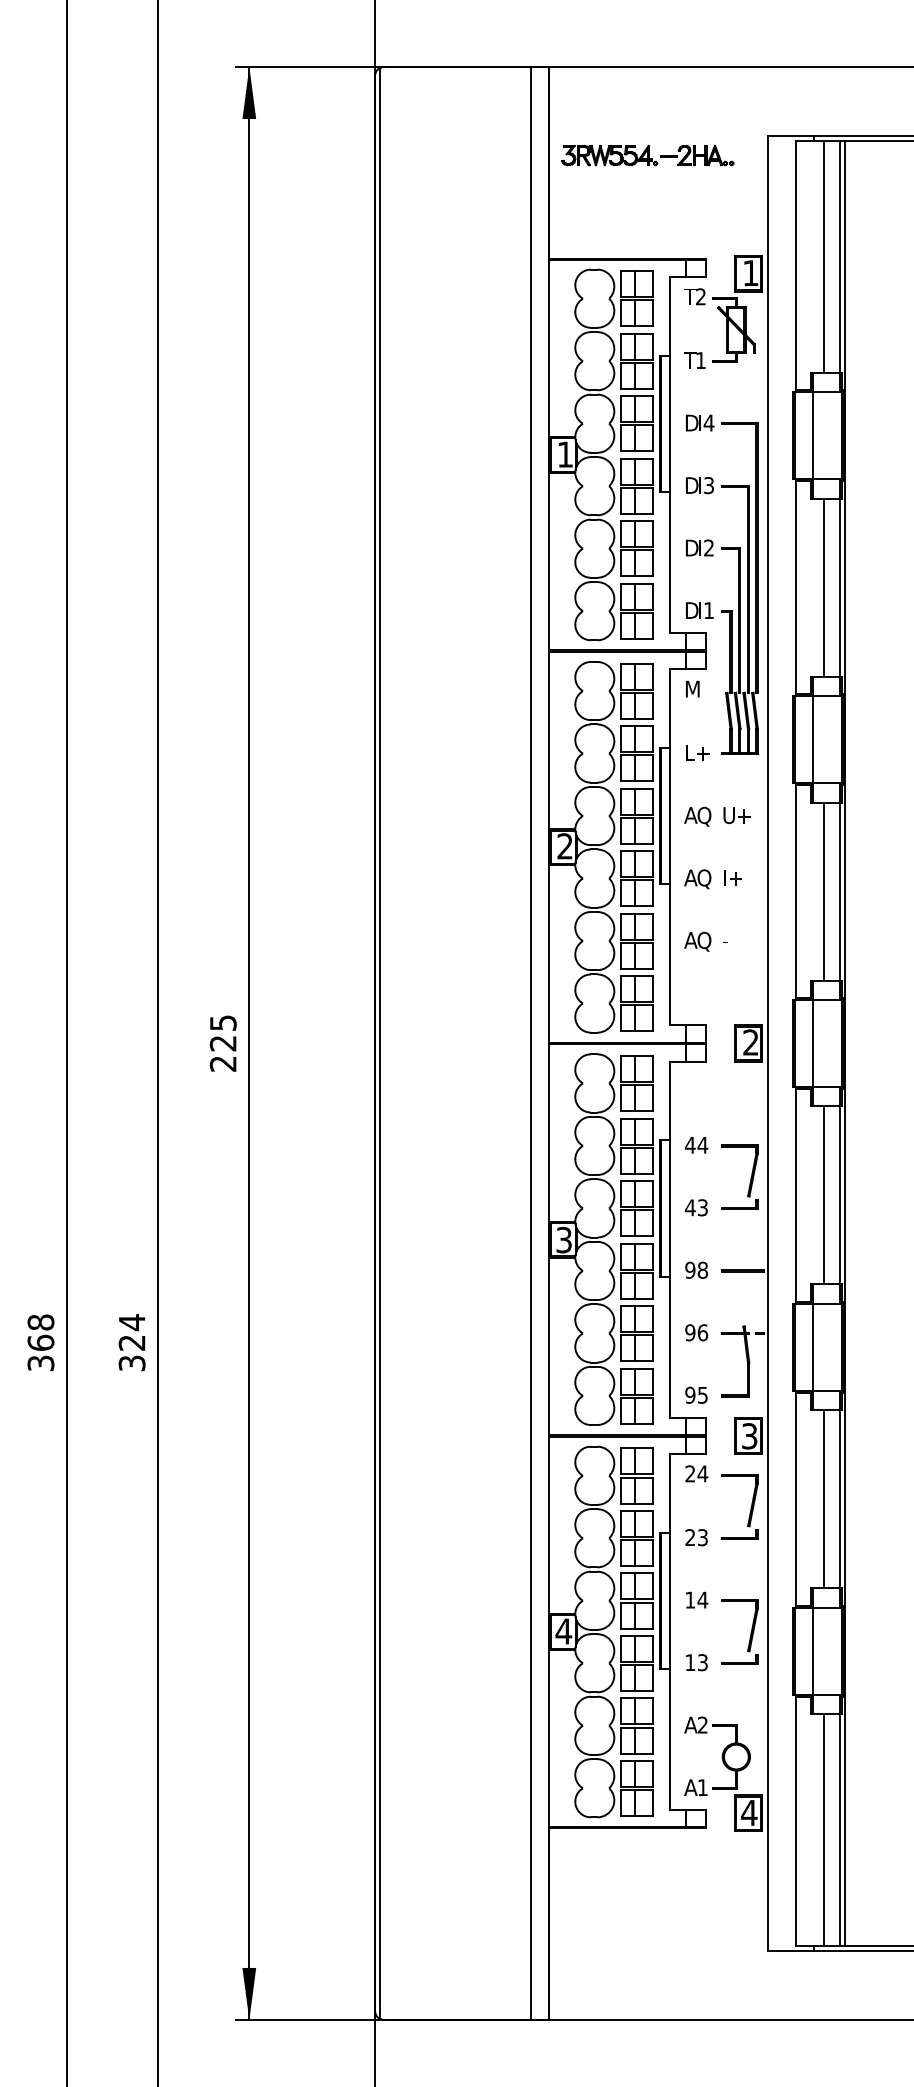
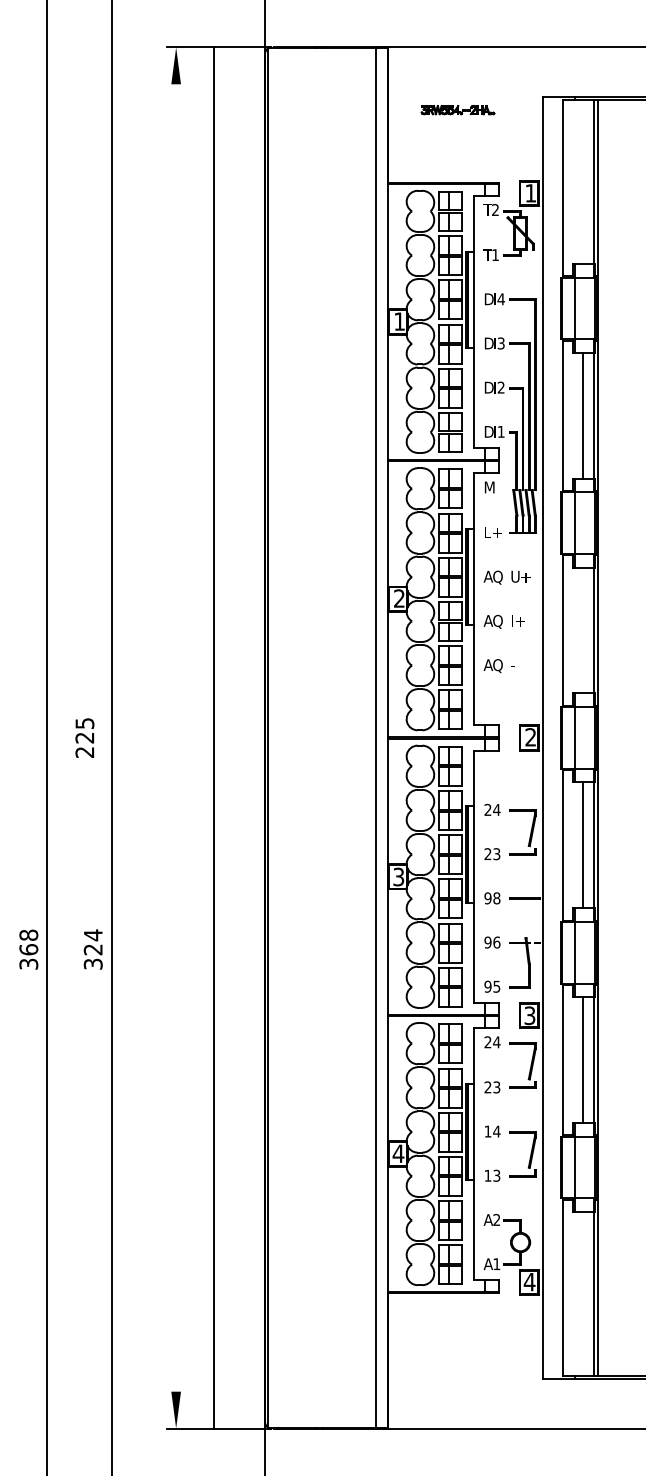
part: (647, 155) -> (457, 110), size x0.6
line: (824, 256) -> (582, 181), removed
line: (824, 891) -> (582, 630), removed
text: (222, 1043) -> (84, 738), moved
line: (249, 1043) -> (214, 738), moved
text: (689, 1144) -> (487, 809), 4 -> 2
text: (689, 1207) -> (487, 853), 4 -> 2
line: (824, 1830) -> (582, 1294), removed

